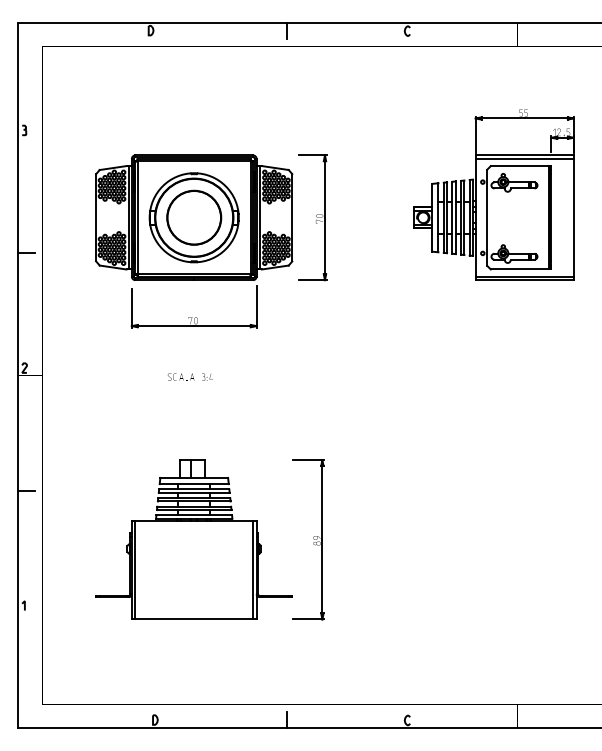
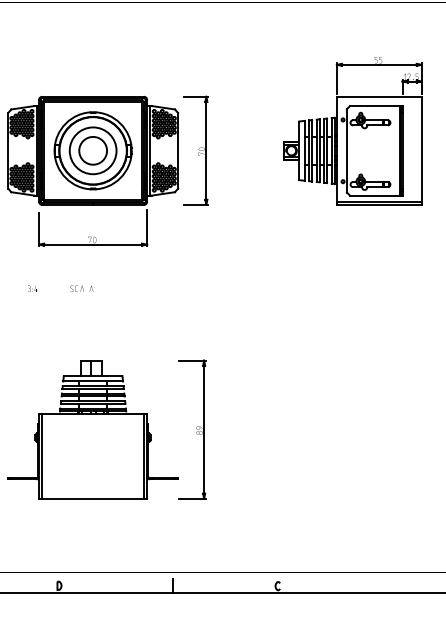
line: (524, 158) -> (379, 99), removed
circle: (193, 217) -> (92, 150), size x0.6
part: (207, 376) -> (32, 288), moved

